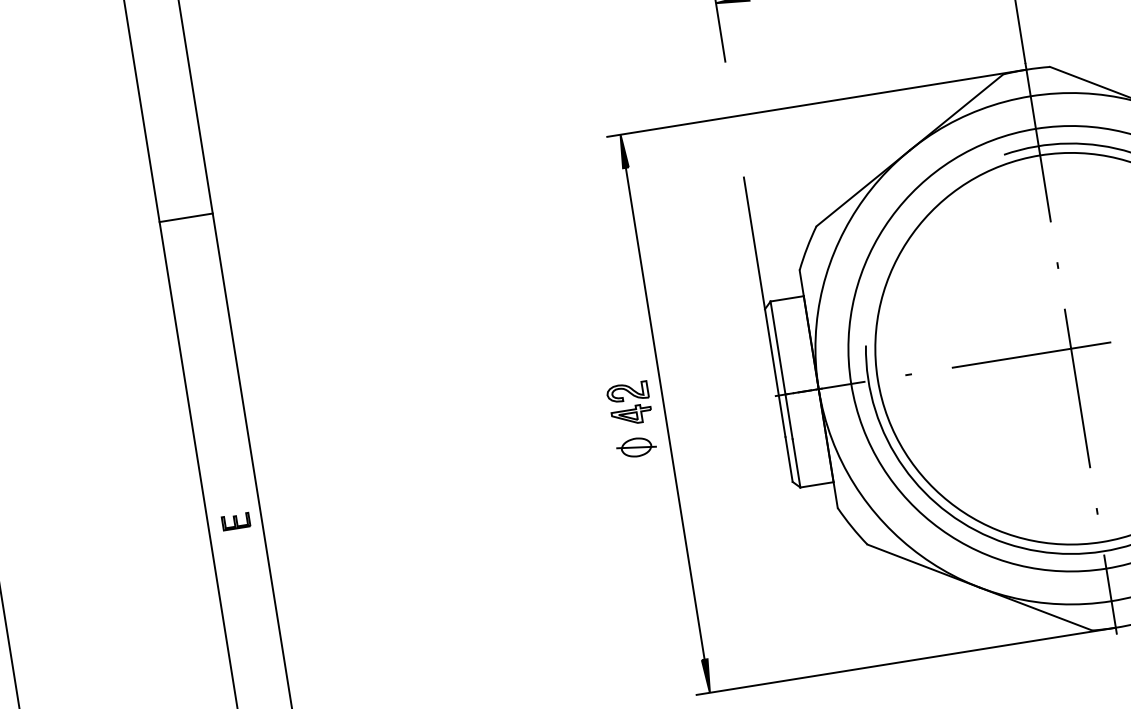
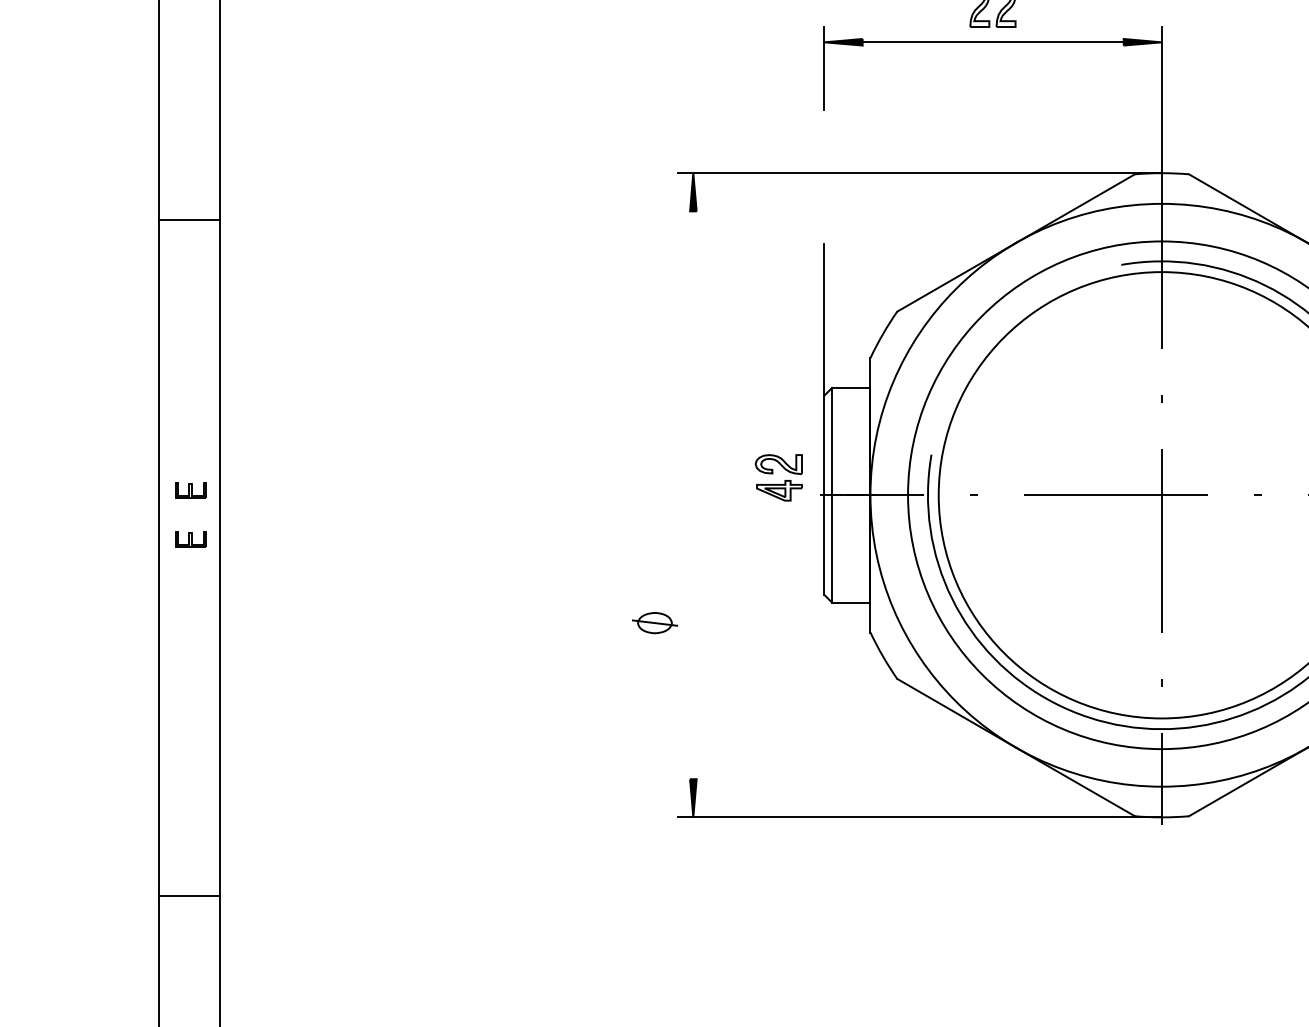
line: (186, 217) -> (189, 220), moved
part: (629, 403) -> (778, 477), moved
line: (665, 413) -> (693, 495), removed
part: (636, 447) -> (654, 623), moved
part: (229, 479) -> (190, 490), added

